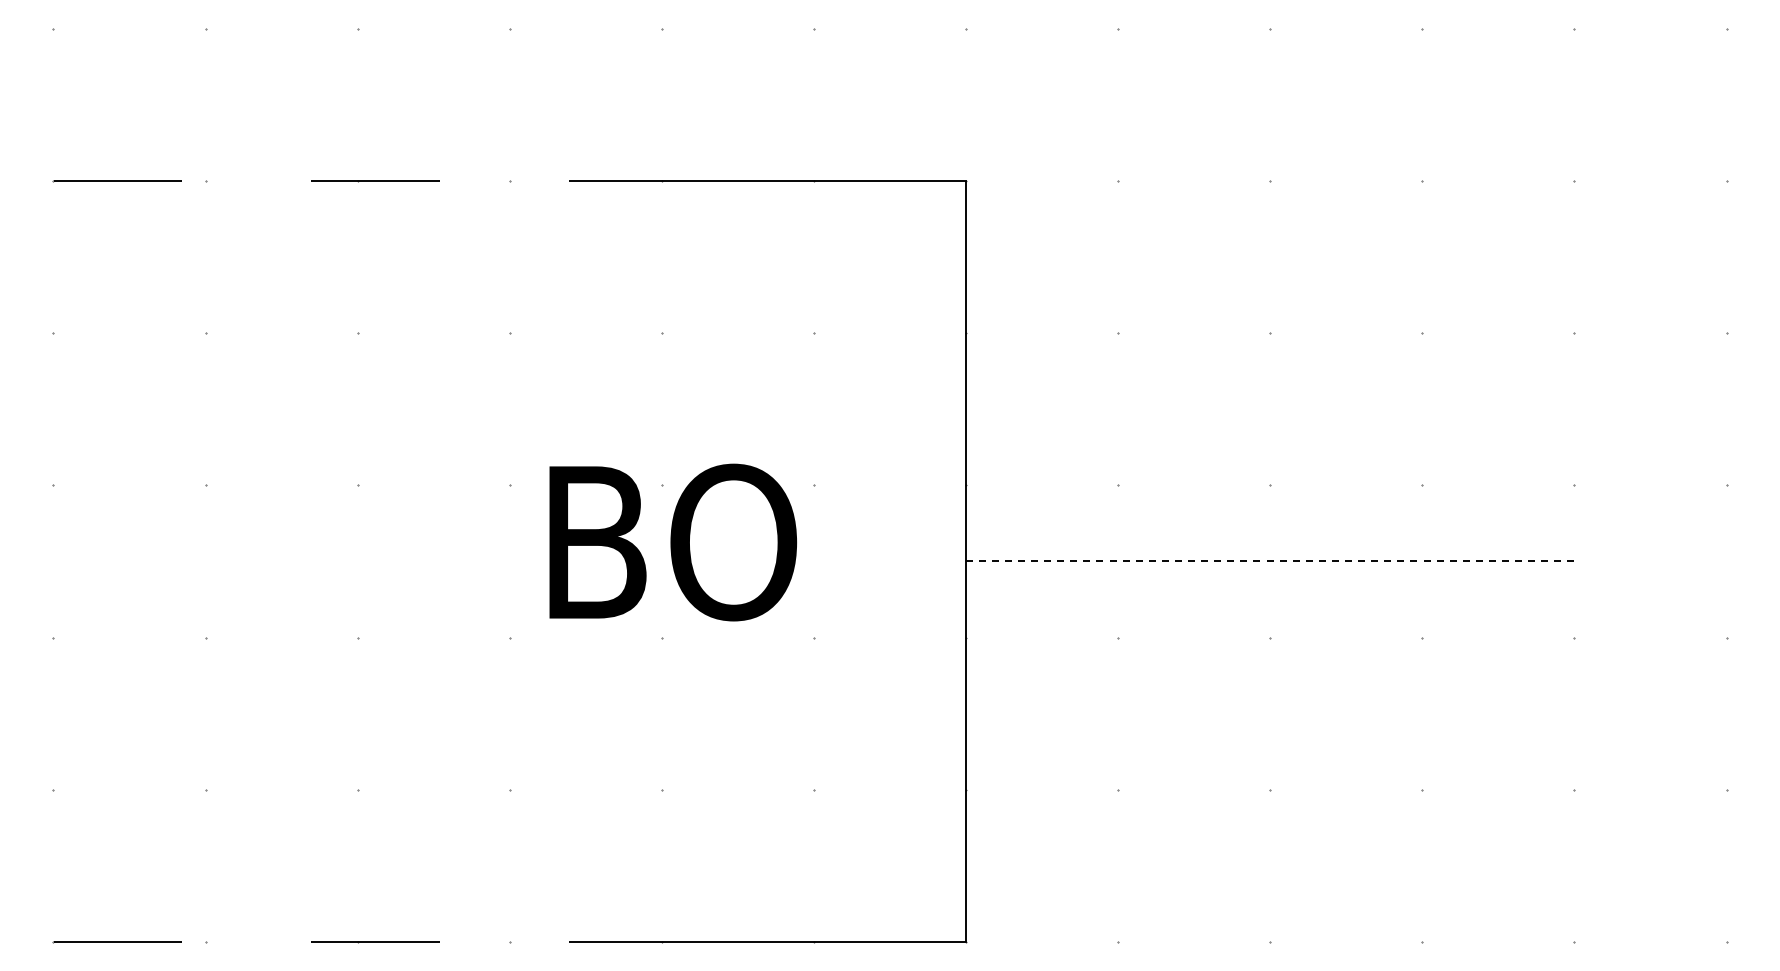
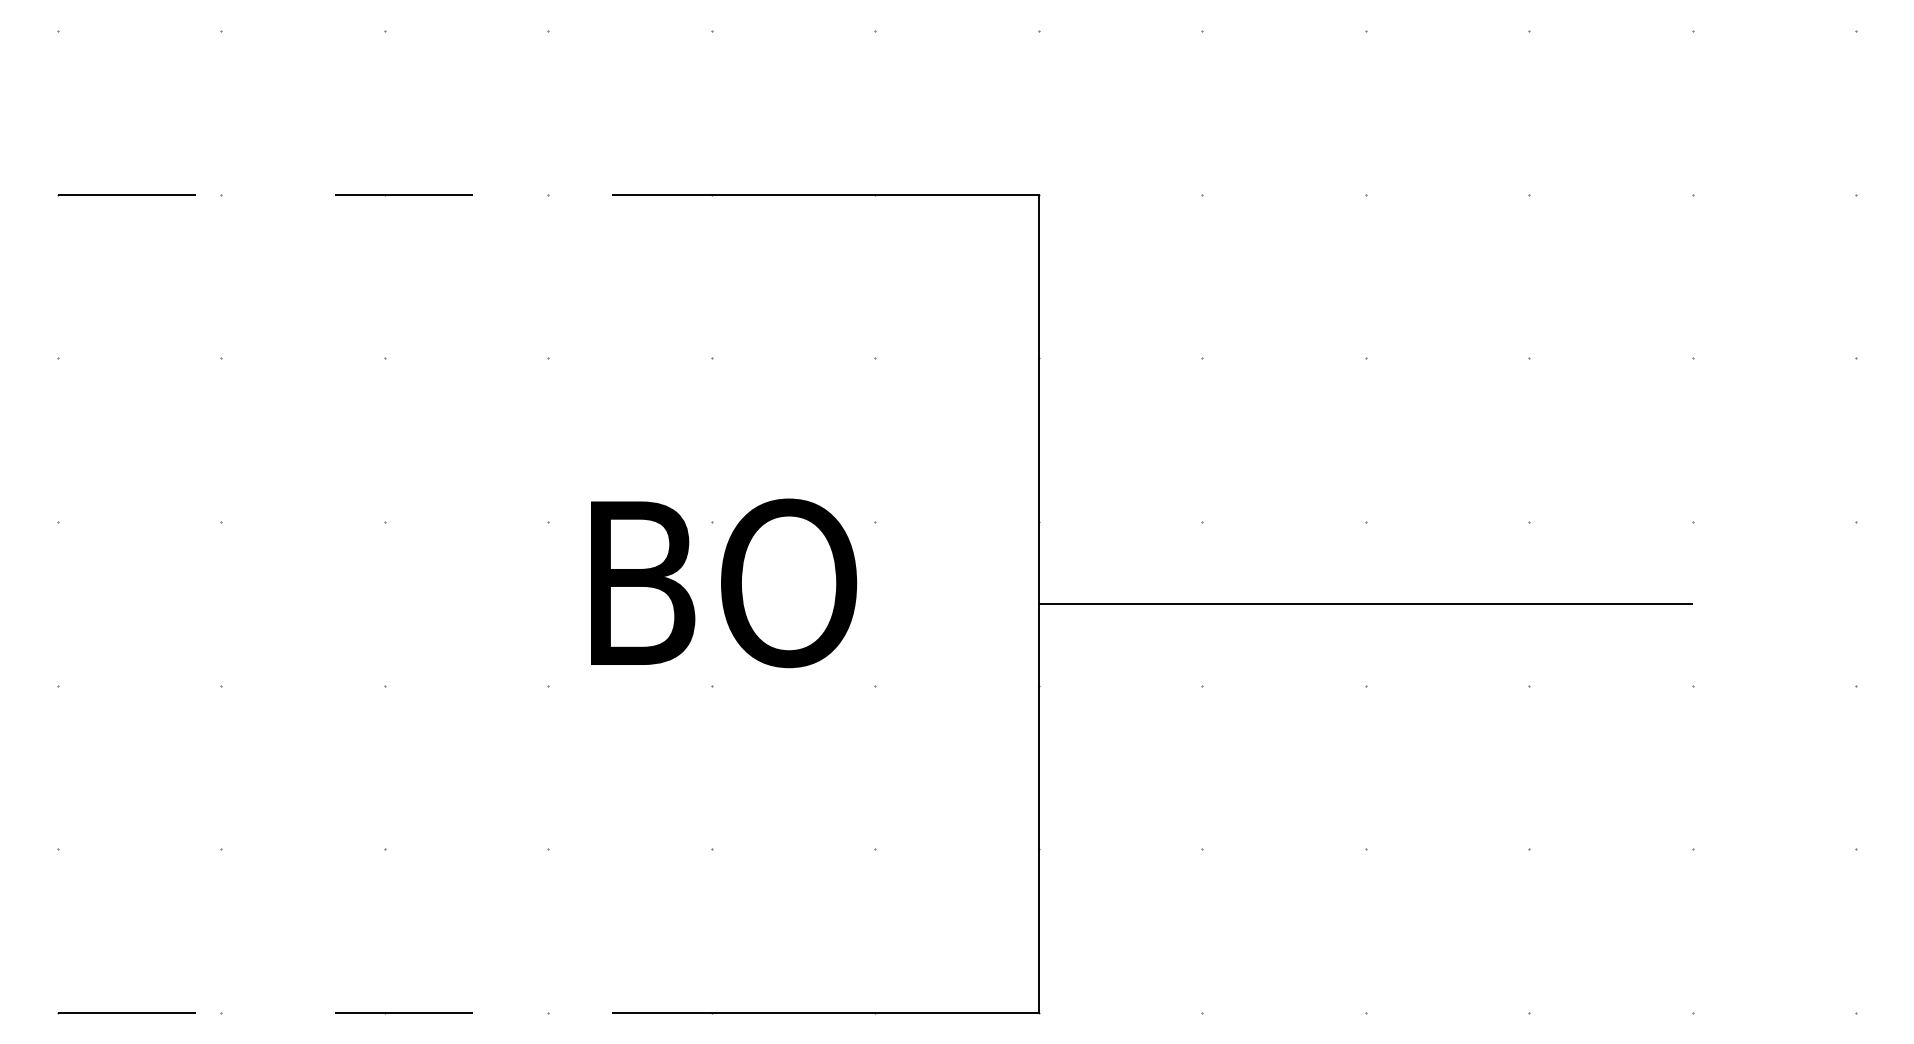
line: (1269, 561) -> (1365, 603), dashed -> solid

